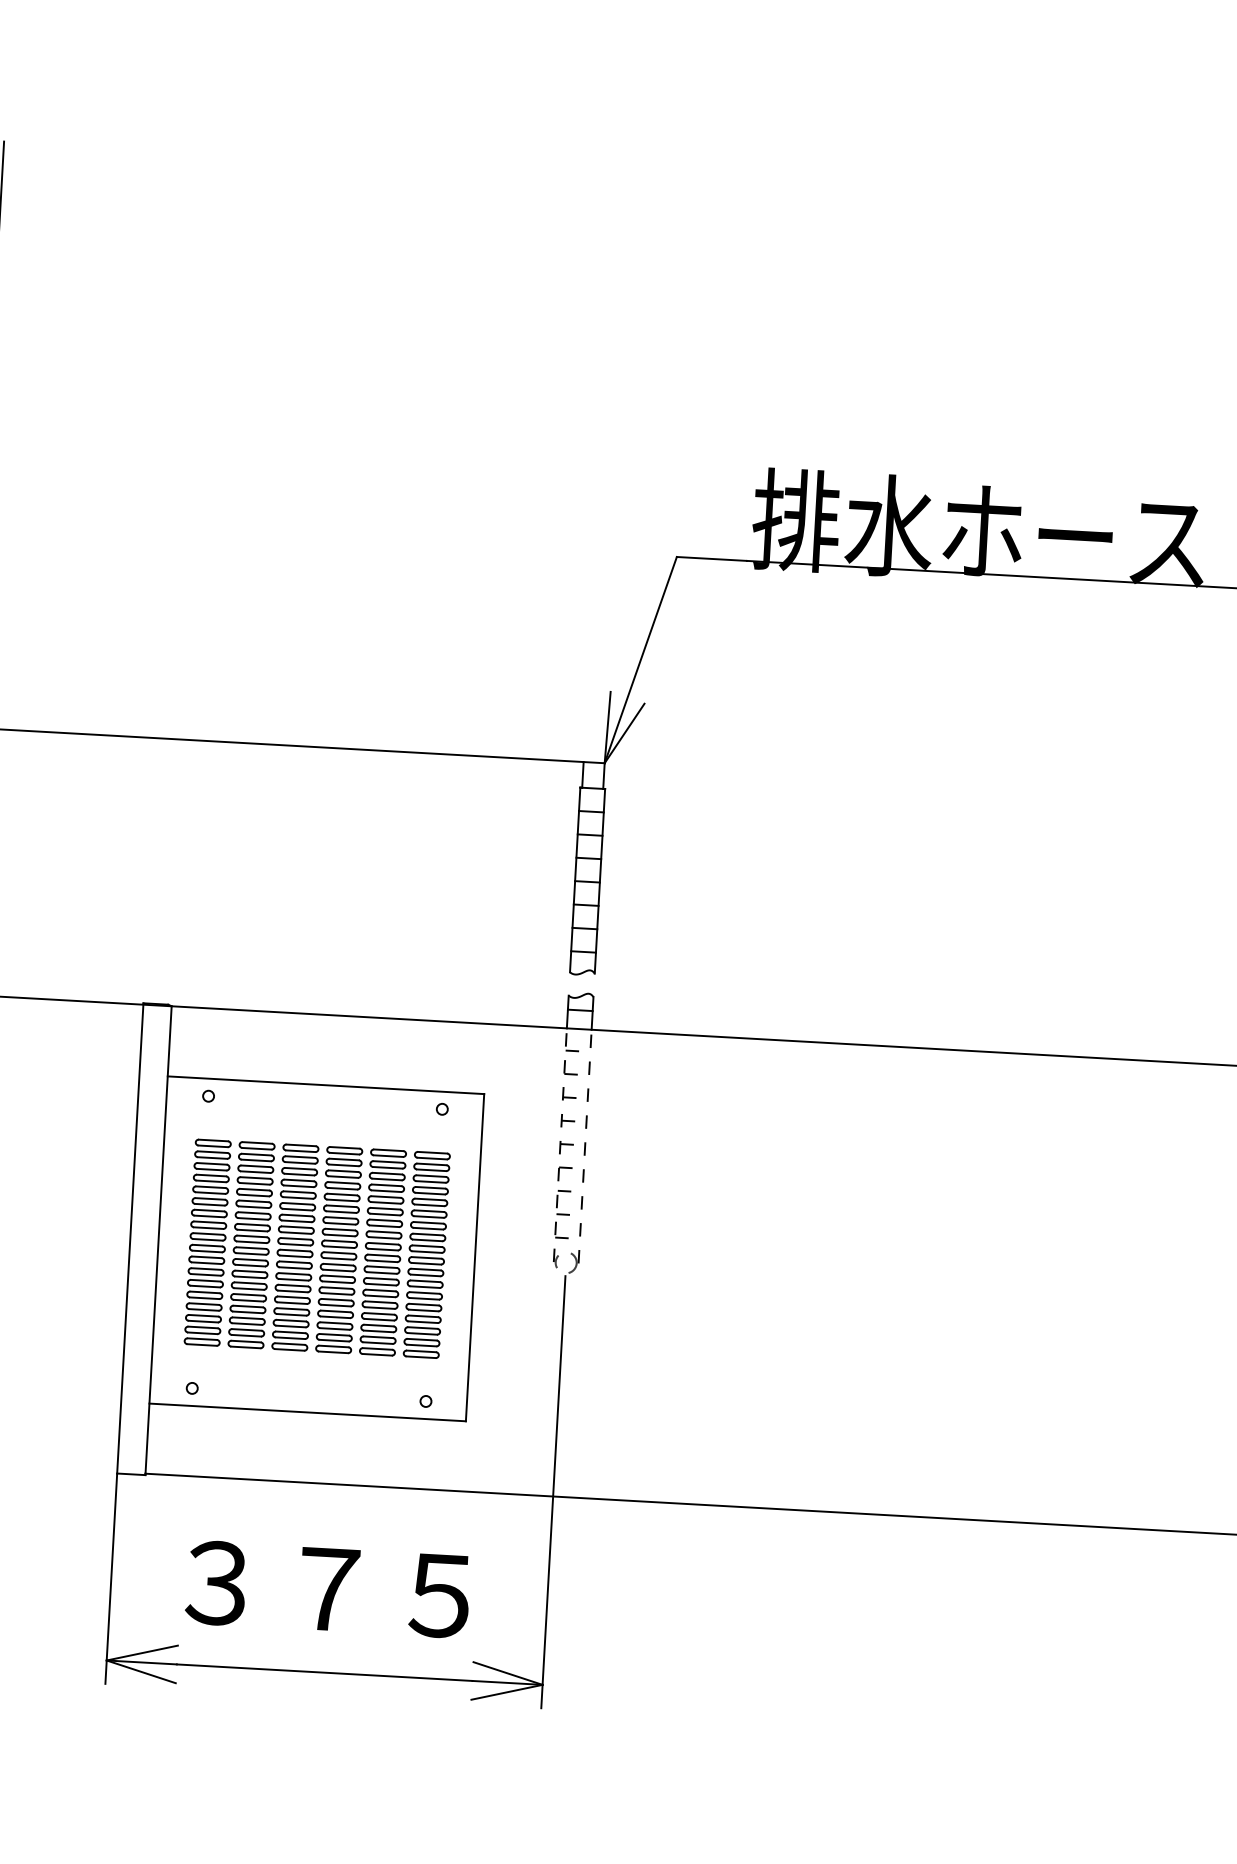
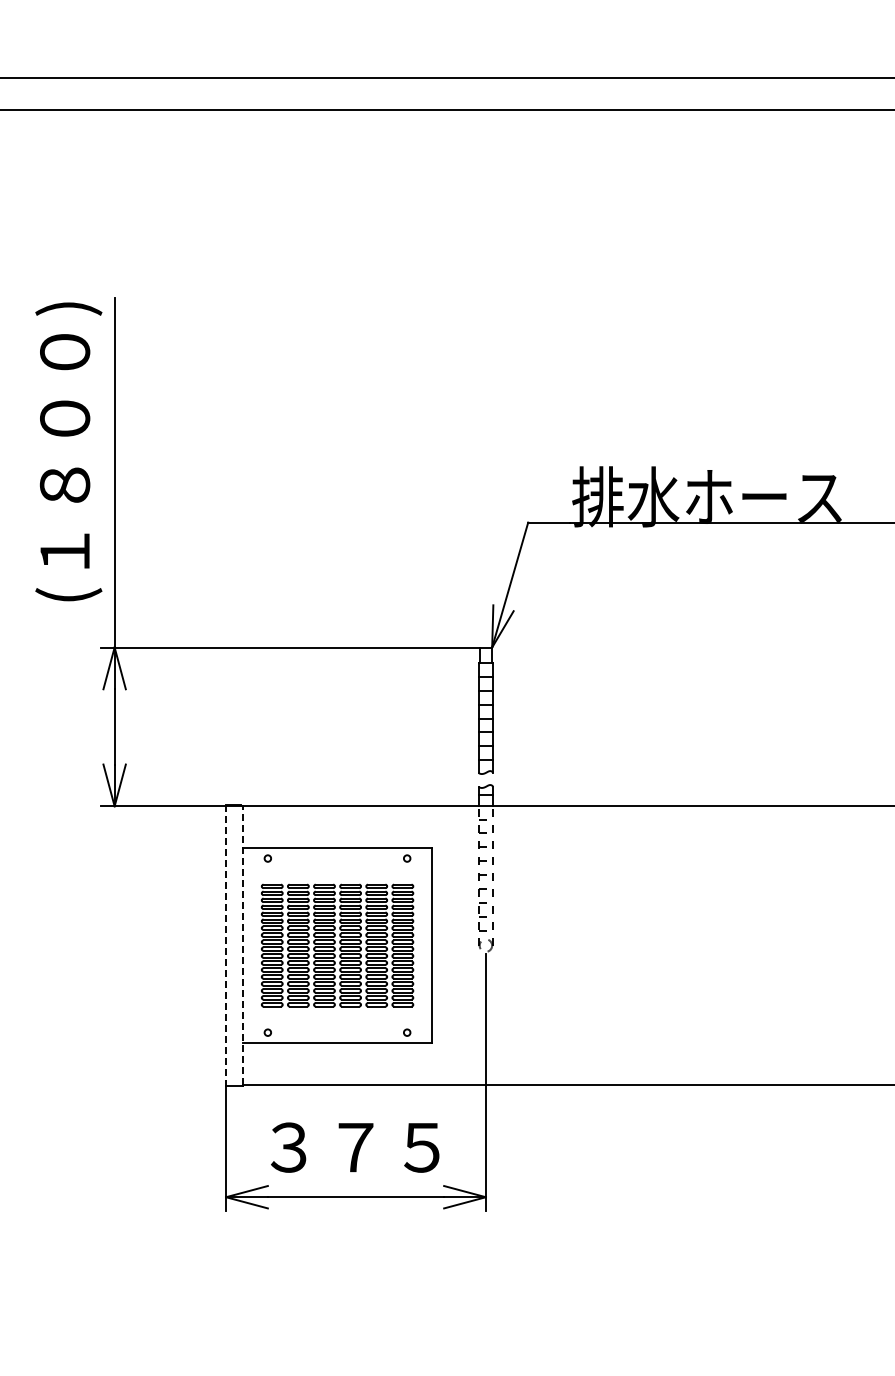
line: (130, 1239) -> (226, 946), solid -> dashed
line: (157, 1239) -> (242, 945), solid -> dashed

